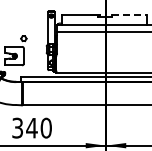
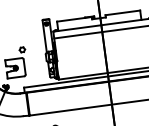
line: (129, 15) -> (123, 13), dashed -> solid

